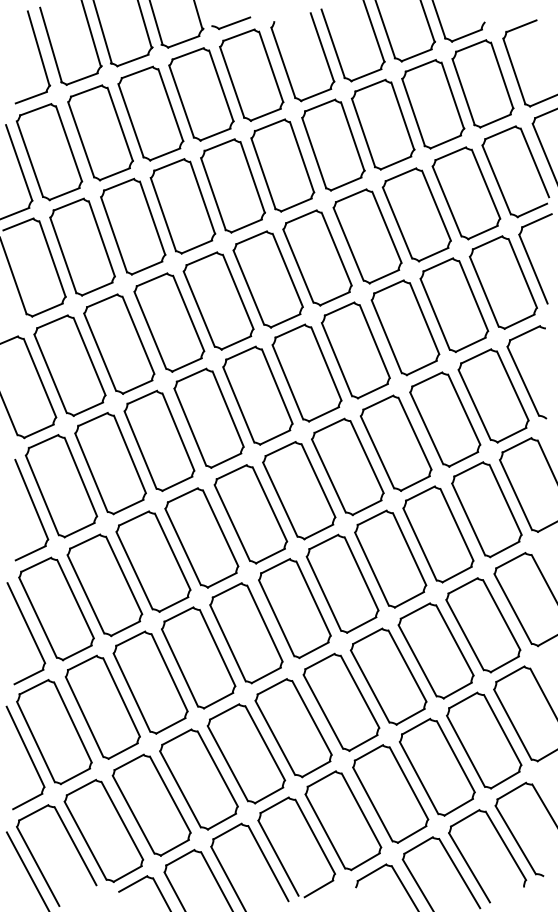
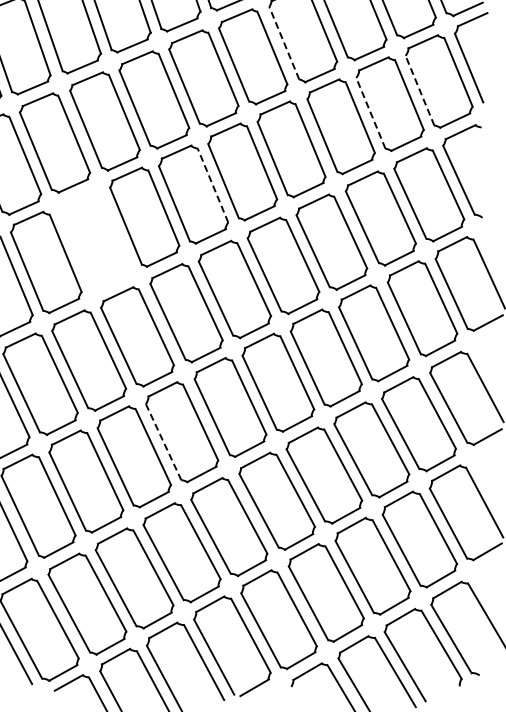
line: (348, 243) -> (284, 42), solid -> dashed
line: (484, 291) -> (420, 90), solid -> dashed
line: (435, 313) -> (371, 112), solid -> dashed
line: (277, 386) -> (213, 185), solid -> dashed
part: (159, 440) -> (95, 239), removed
line: (227, 642) -> (163, 441), solid -> dashed

